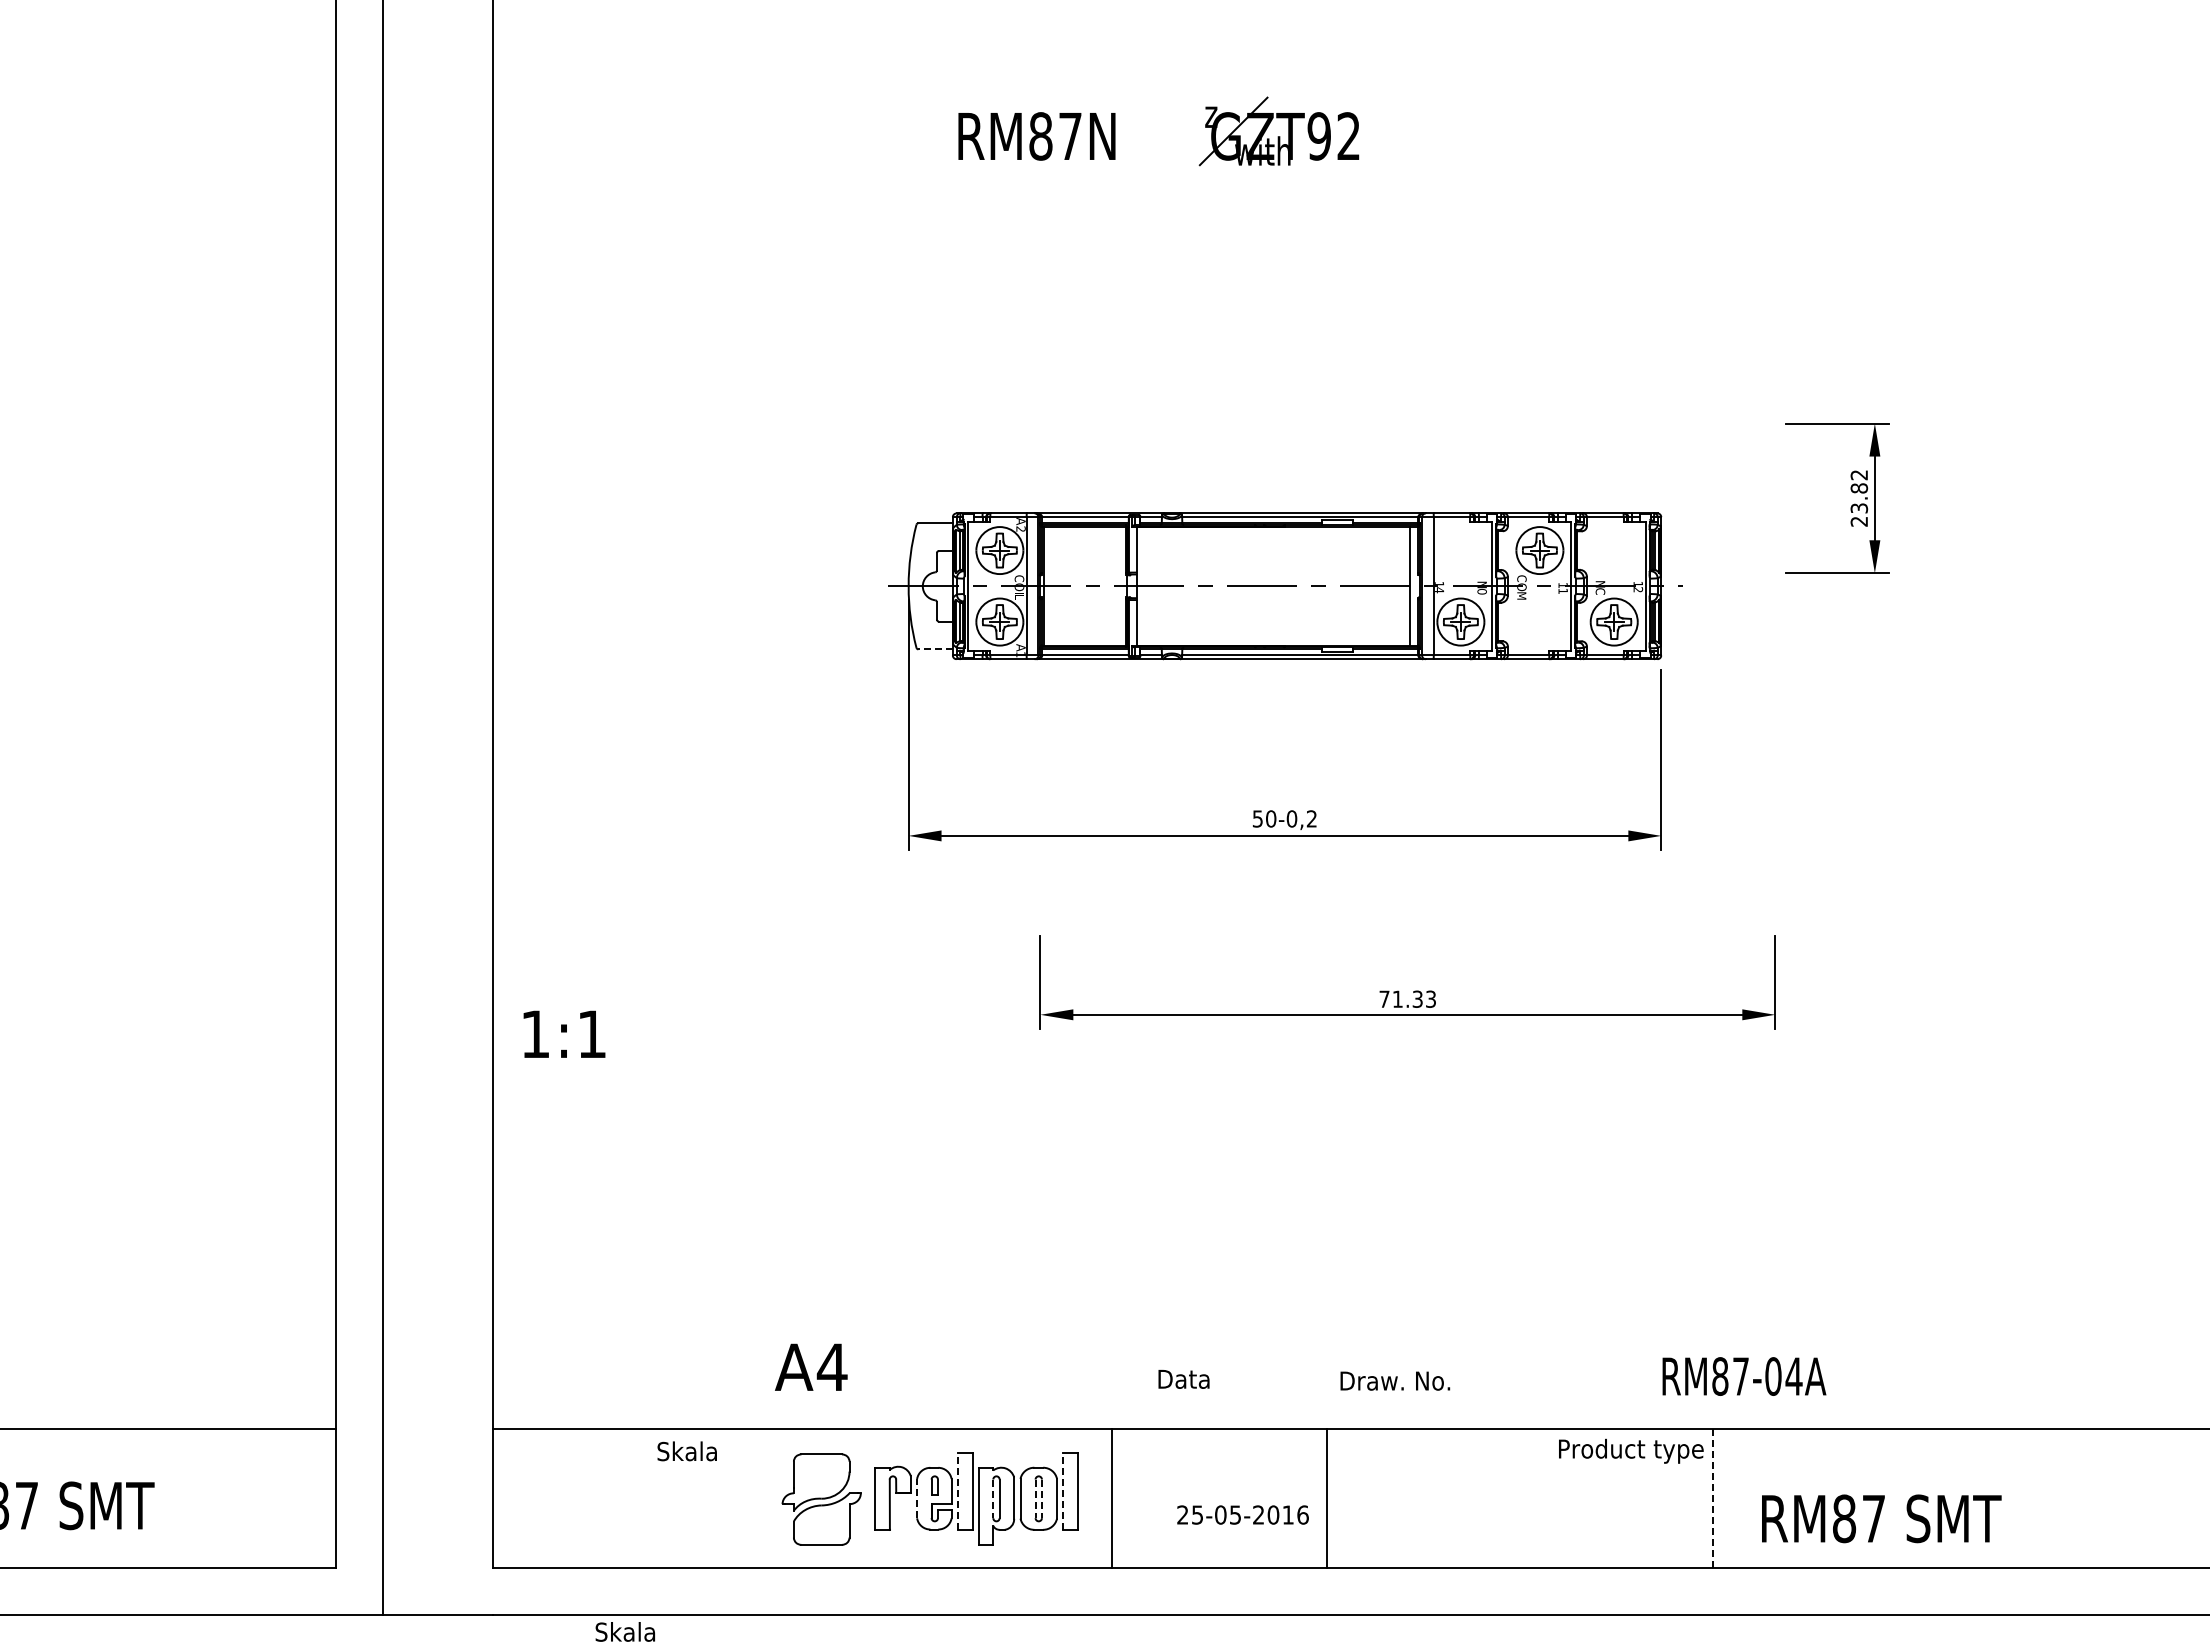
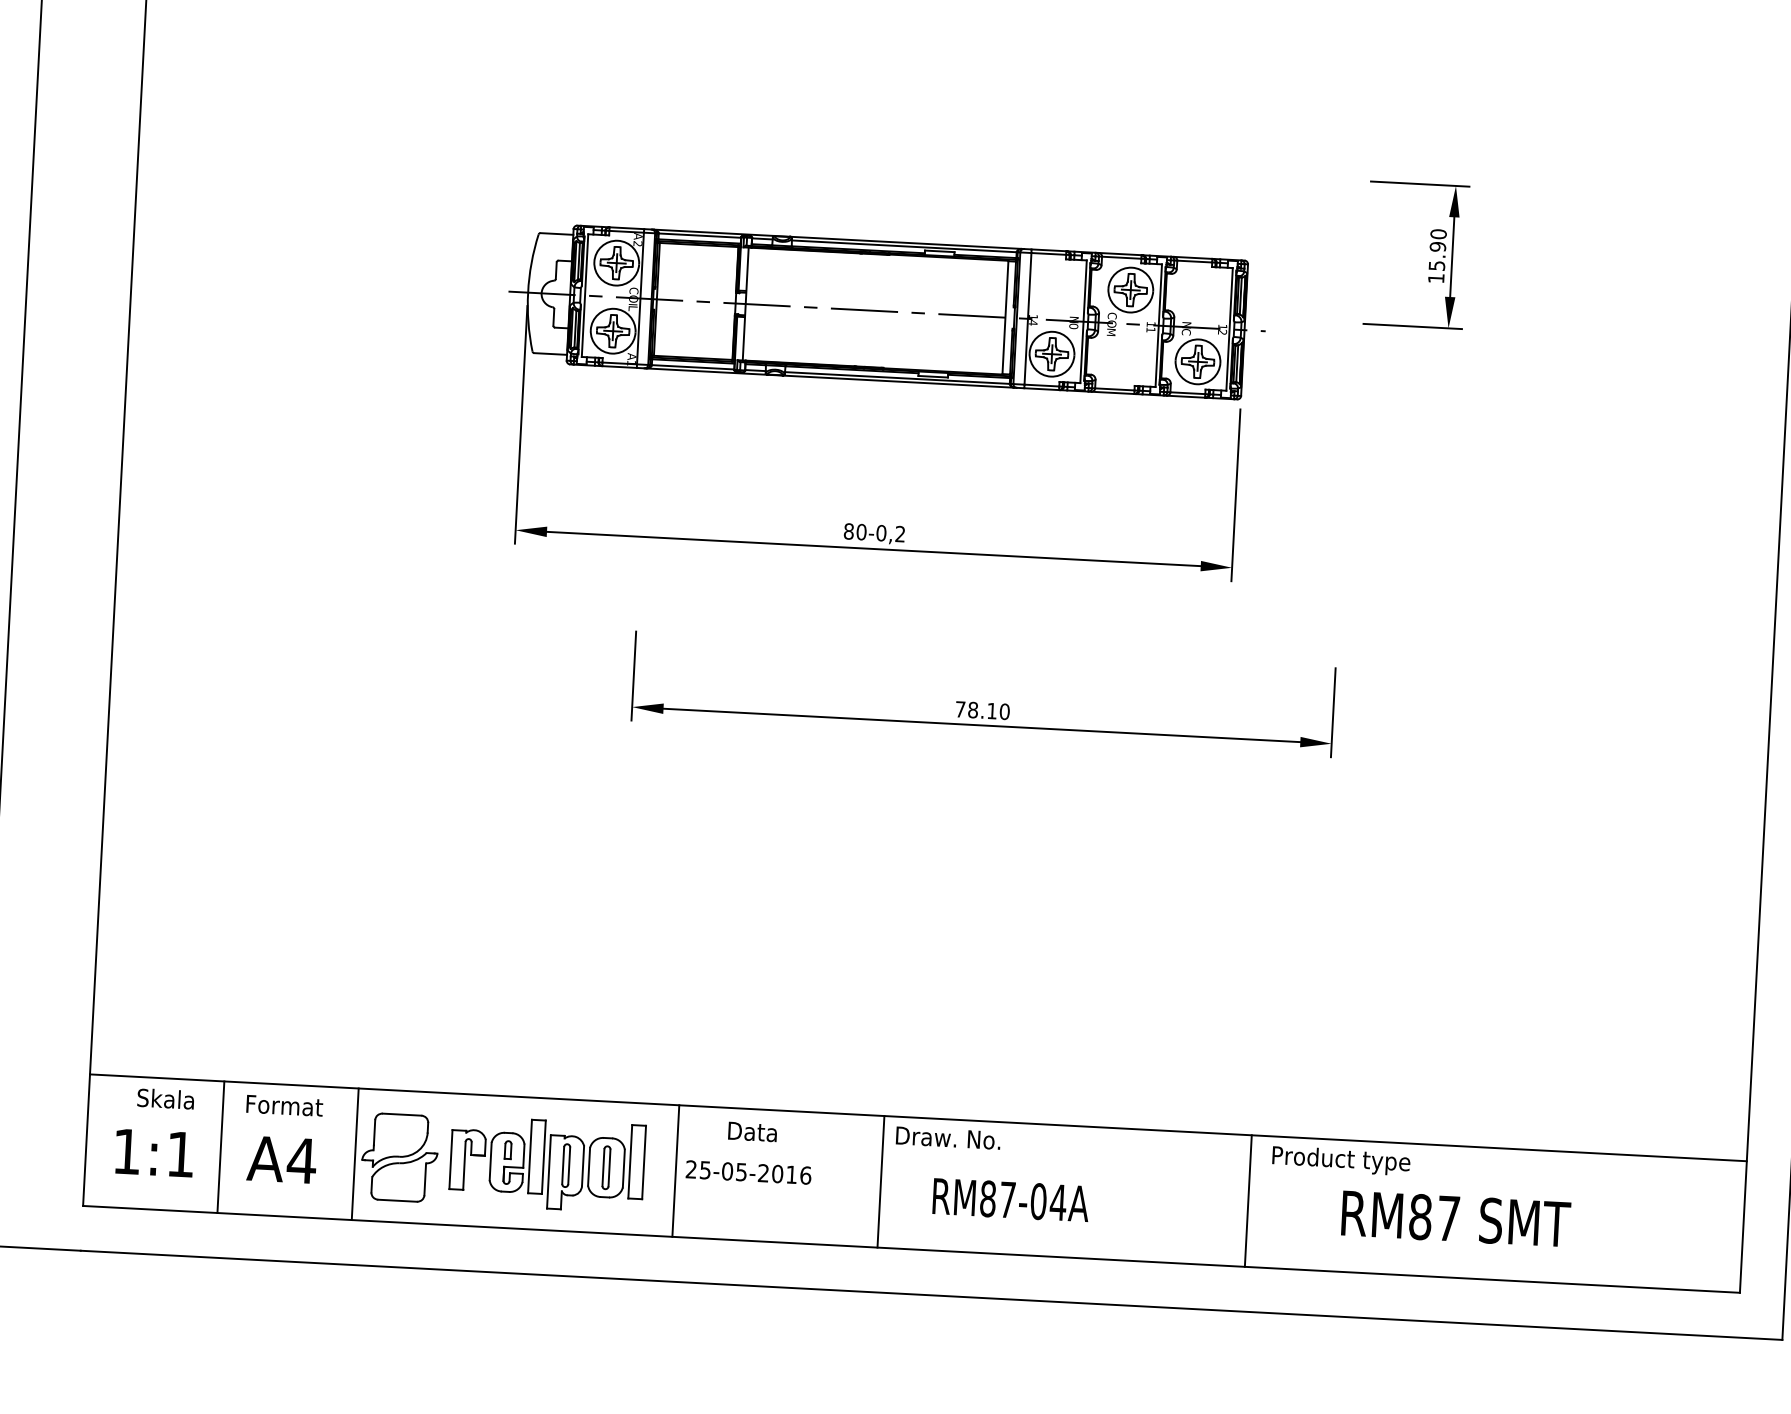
text: (1859, 497) -> (1437, 255), 23.82 -> 15.90
line: (935, 649) -> (550, 354), dashed -> solid
text: (1257, 818) -> (848, 531), 50-0,2 -> 80-0,2
text: (1414, 998) -> (989, 710), 71.33 -> 78.10
text: (564, 1033) -> (154, 1152), moved
text: (811, 1366) -> (282, 1159), moved
text: (1744, 1376) -> (1011, 1200), moved
text: (1183, 1379) -> (752, 1132), moved
text: (1395, 1380) -> (948, 1137), moved
text: (1631, 1450) -> (1341, 1160), moved
text: (697, 1451) -> (283, 1105), Skala -> Format
line: (958, 1491) -> (530, 1156), dashed -> solid
line: (1063, 1491) -> (630, 1162), dashed -> solid
line: (633, 1498) -> (220, 1147), added
line: (774, 1498) -> (354, 1154), added
line: (917, 1498) -> (491, 1161), dashed -> solid
line: (1713, 1498) -> (1248, 1201), dashed -> solid
line: (993, 1499) -> (563, 1166), dashed -> solid
line: (1035, 1499) -> (603, 1168), dashed -> solid
line: (1041, 1499) -> (609, 1168), dashed -> solid
text: (1242, 1514) -> (748, 1172), moved
text: (1881, 1518) -> (1455, 1218), moved
text: (624, 1631) -> (165, 1098), moved

